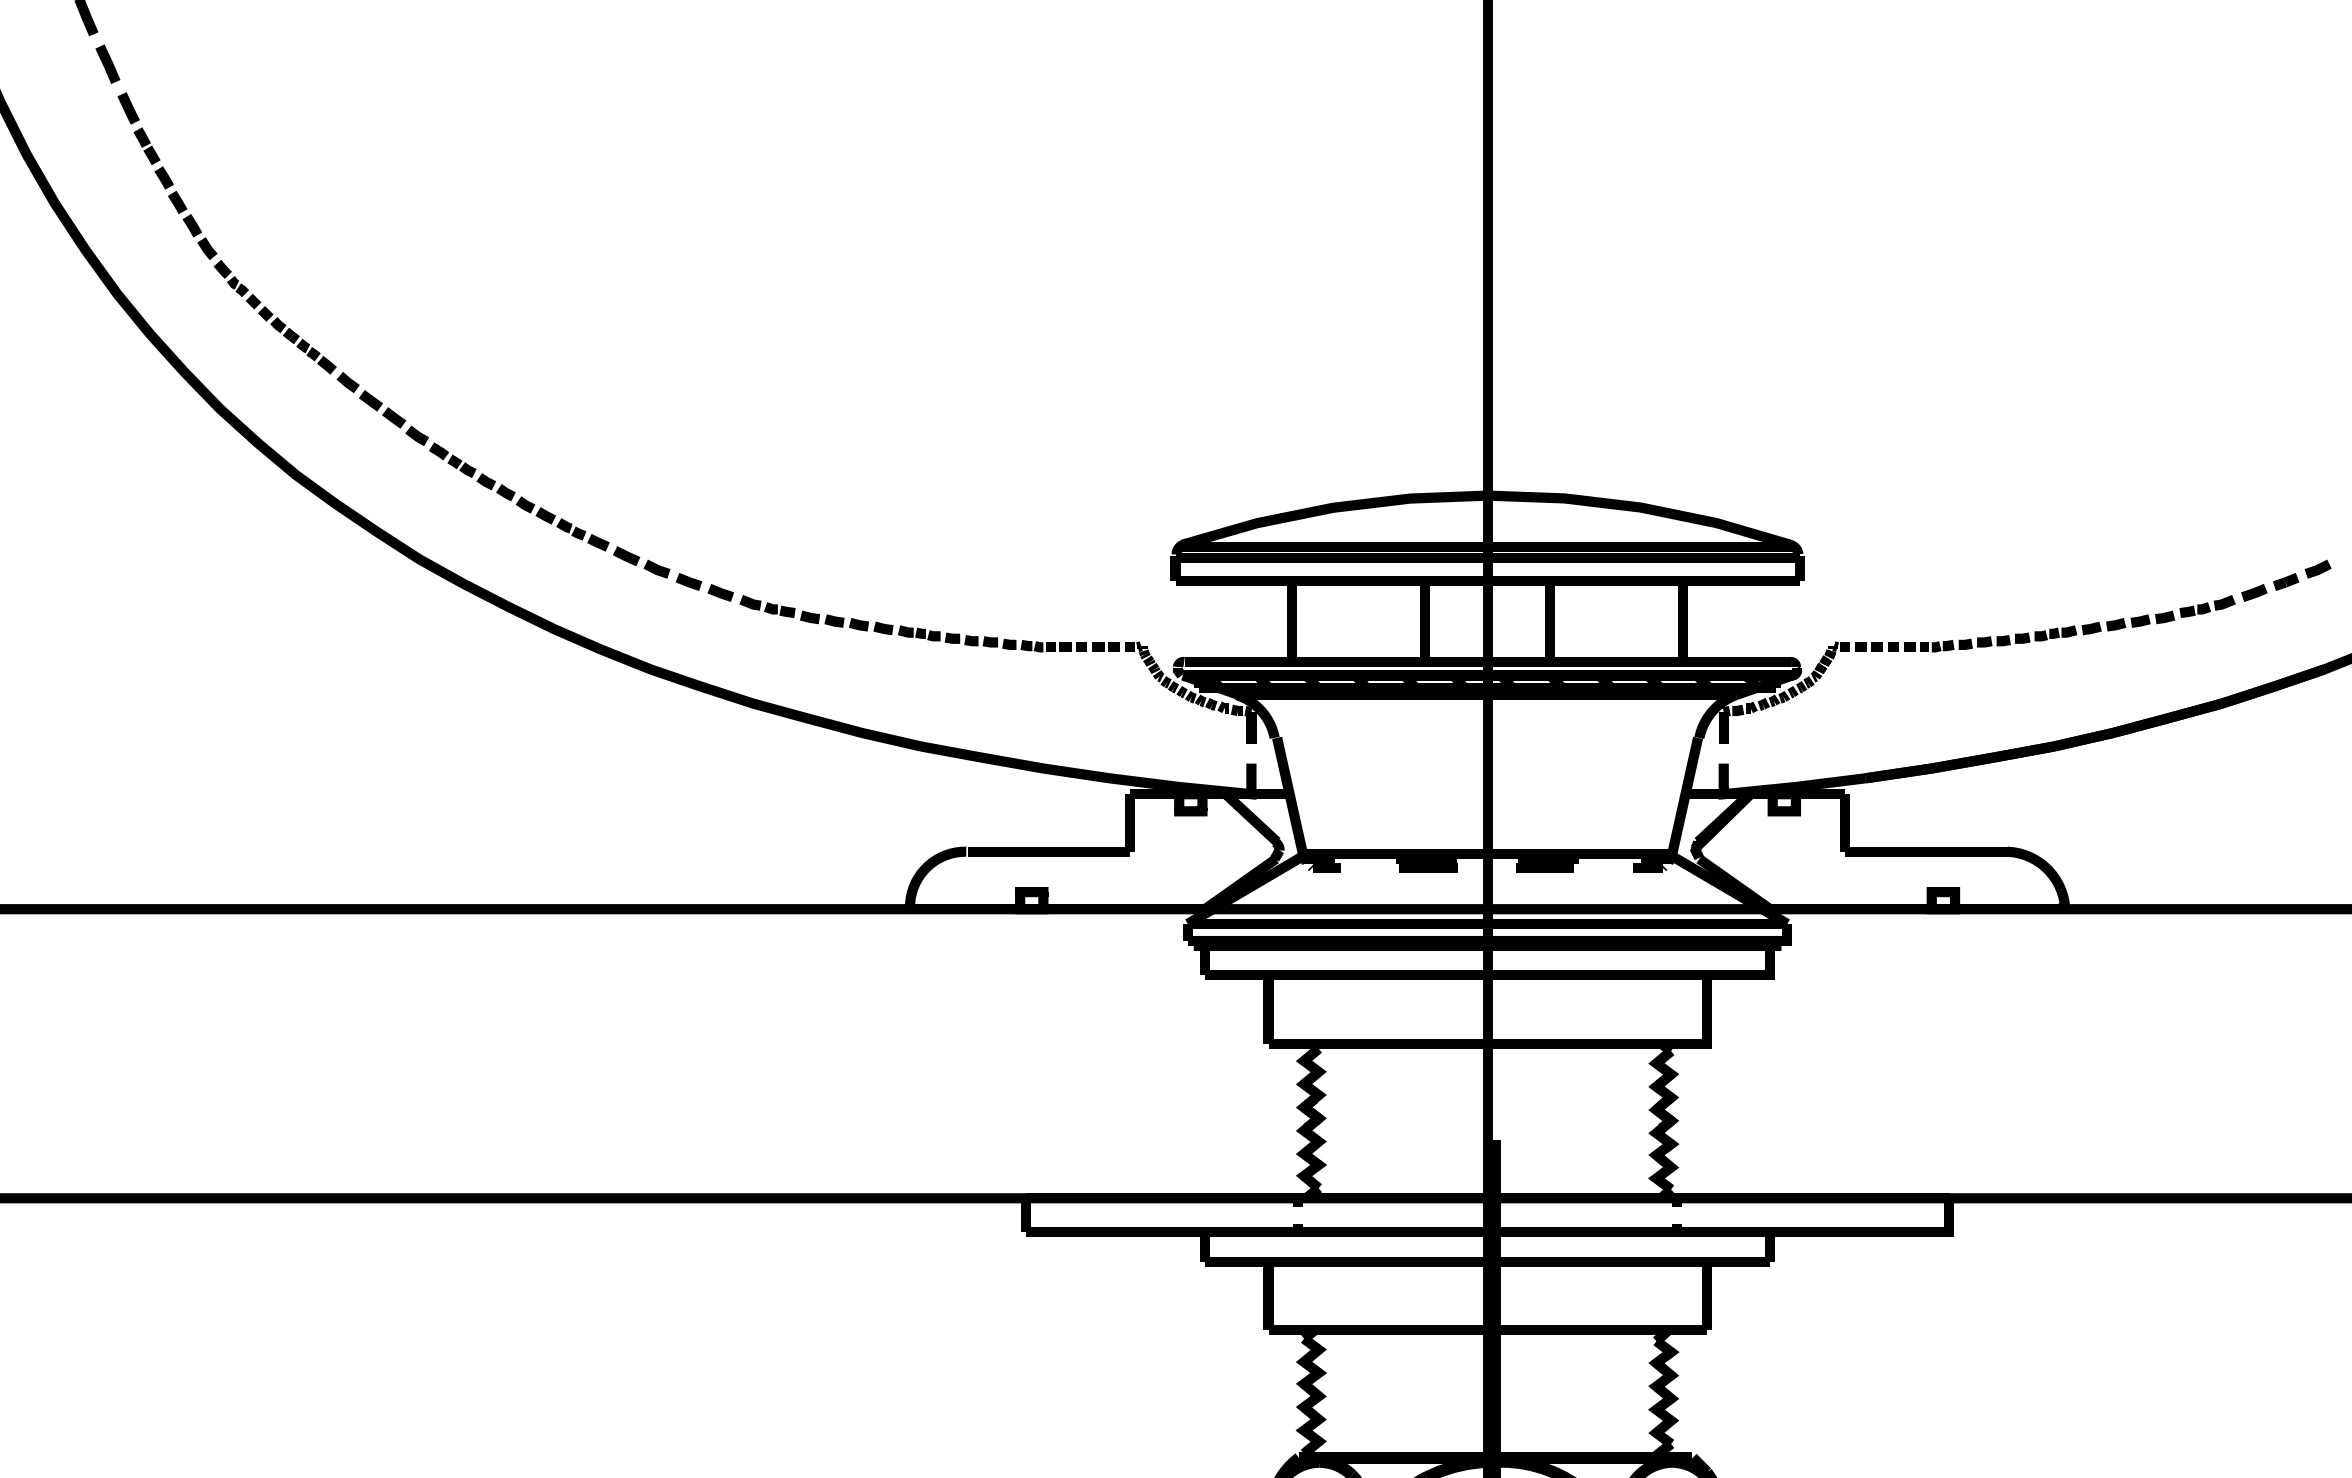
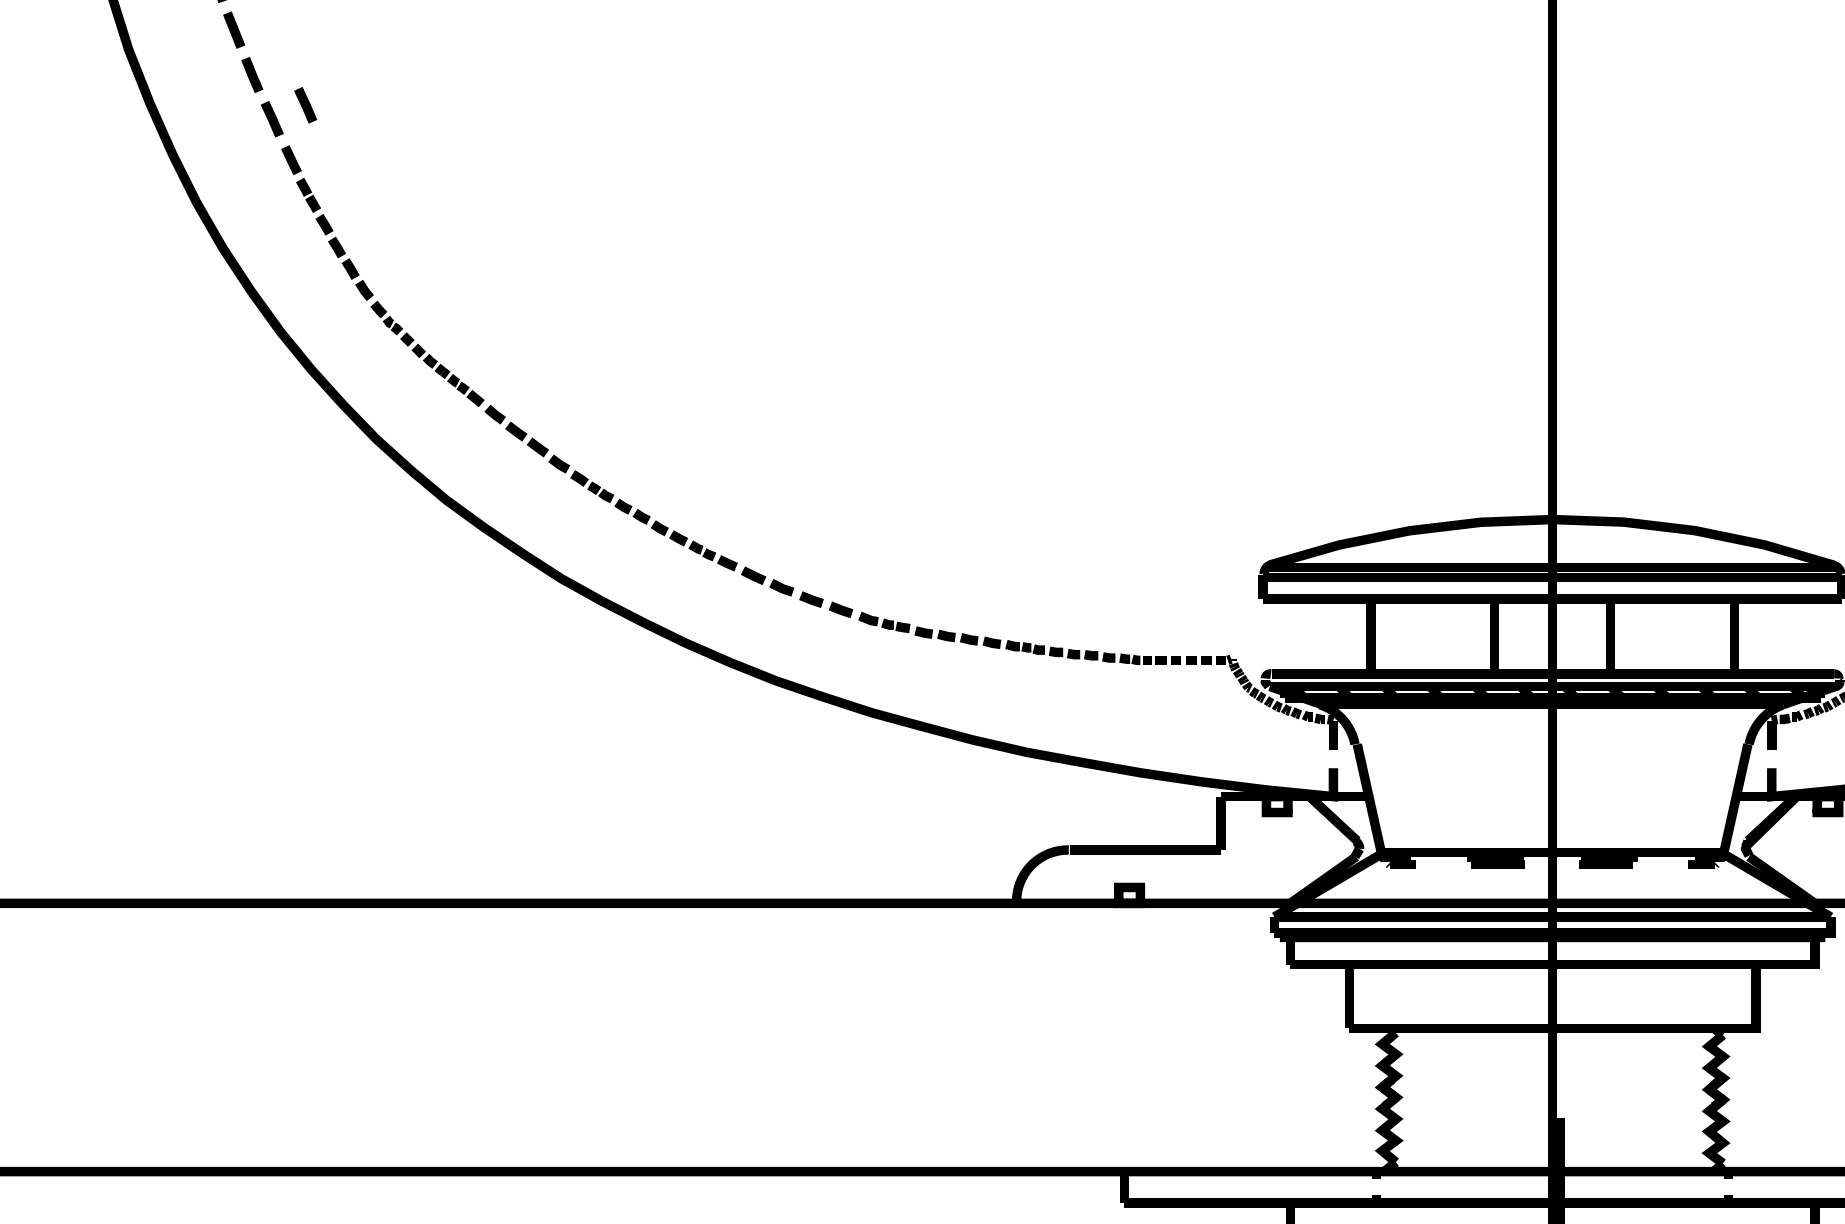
line: (143, 48) -> (305, 104), added

